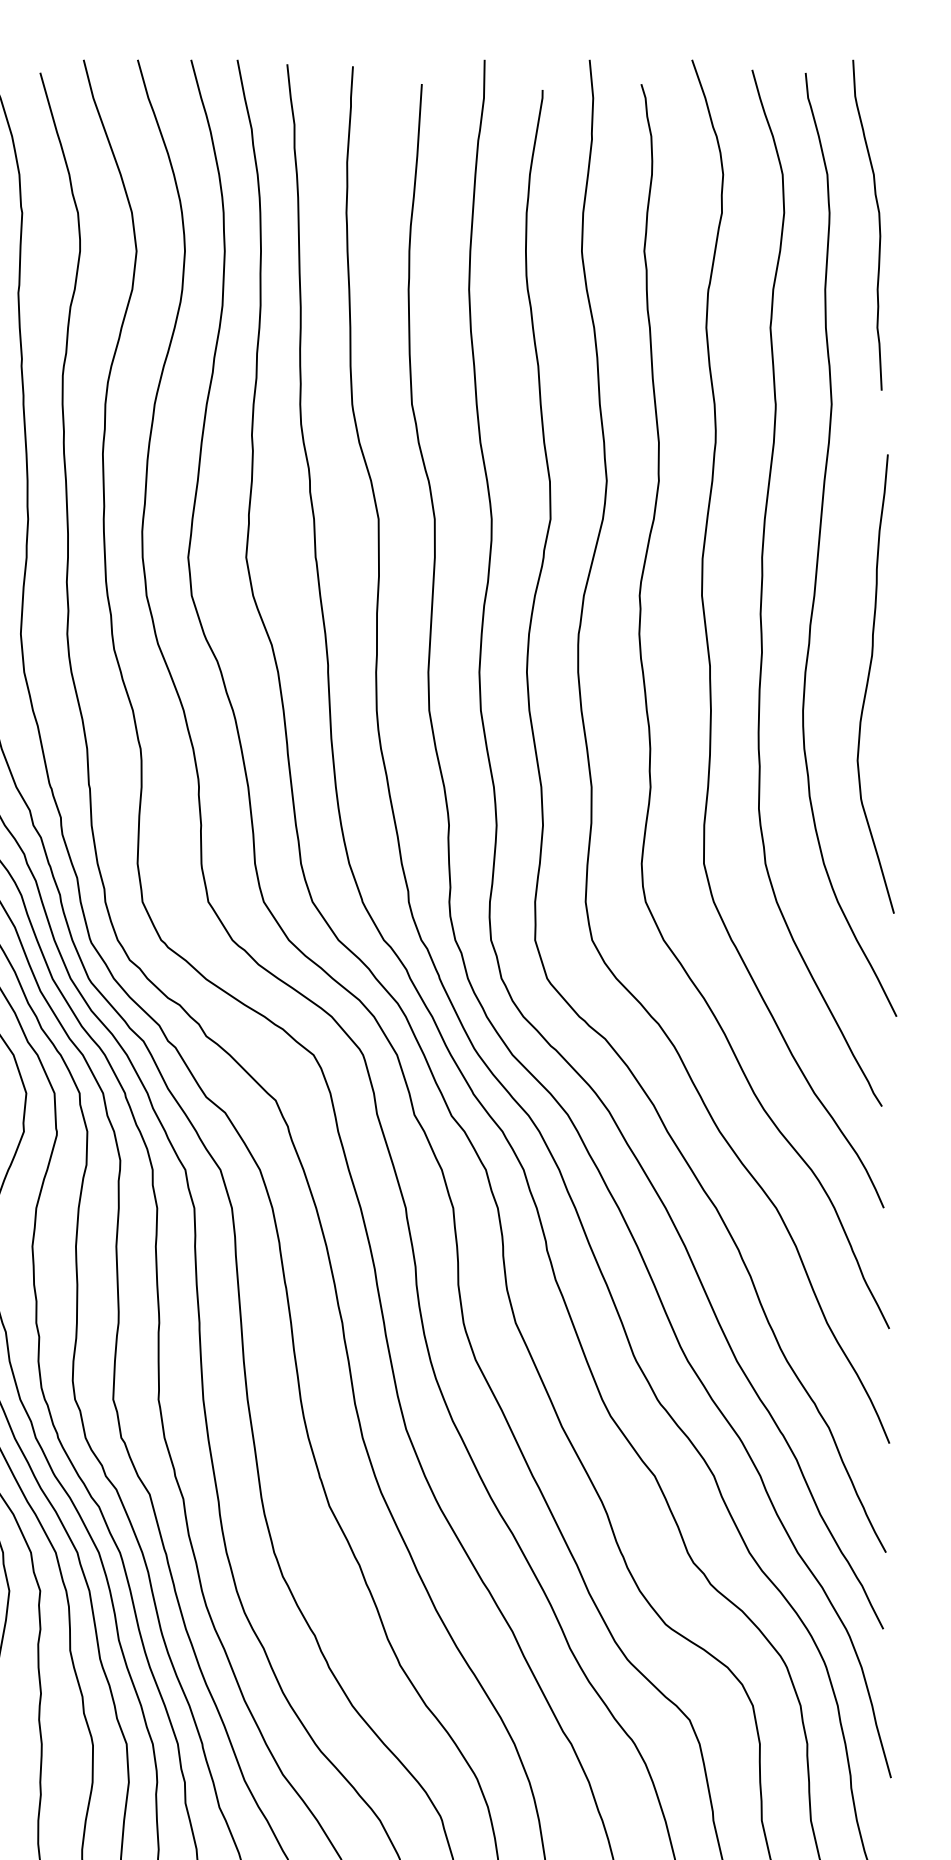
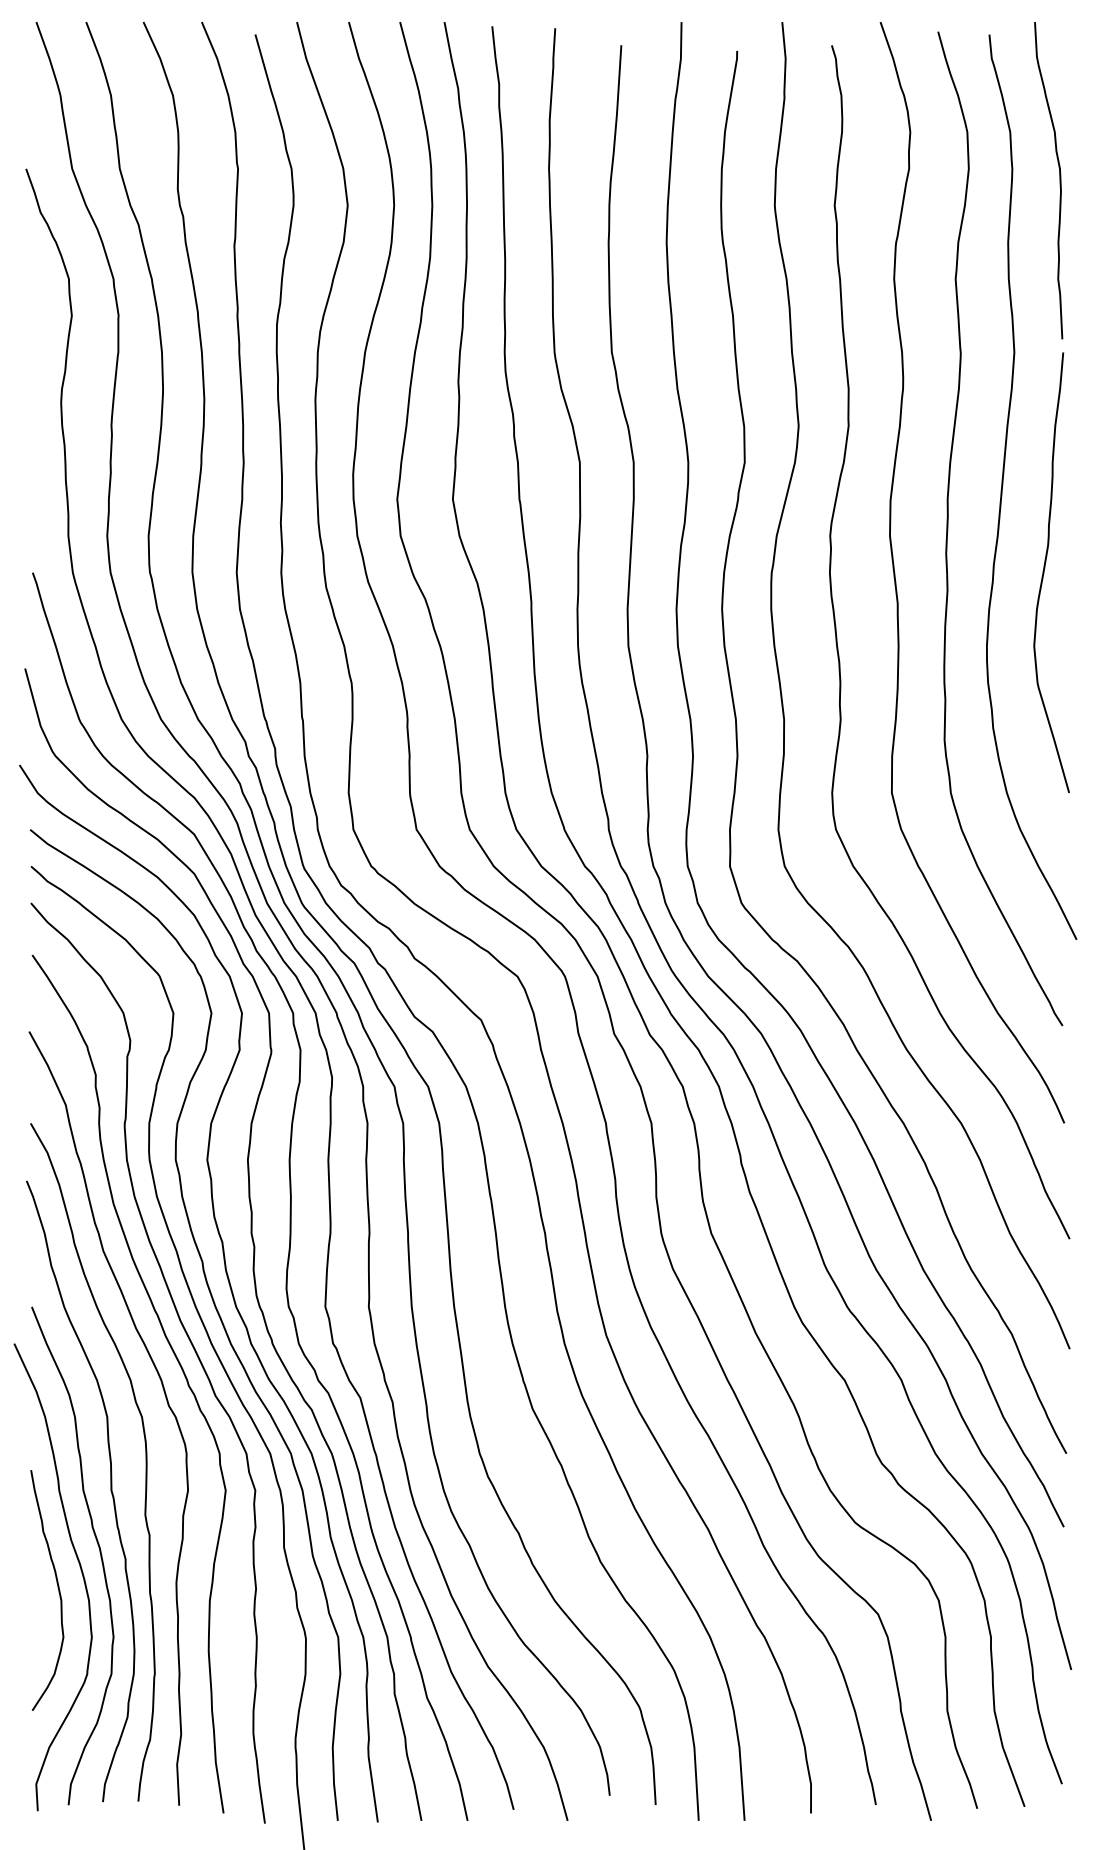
curve: (868, 683) -> (1044, 572), moved

